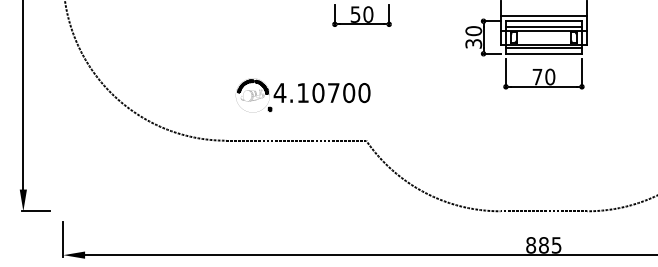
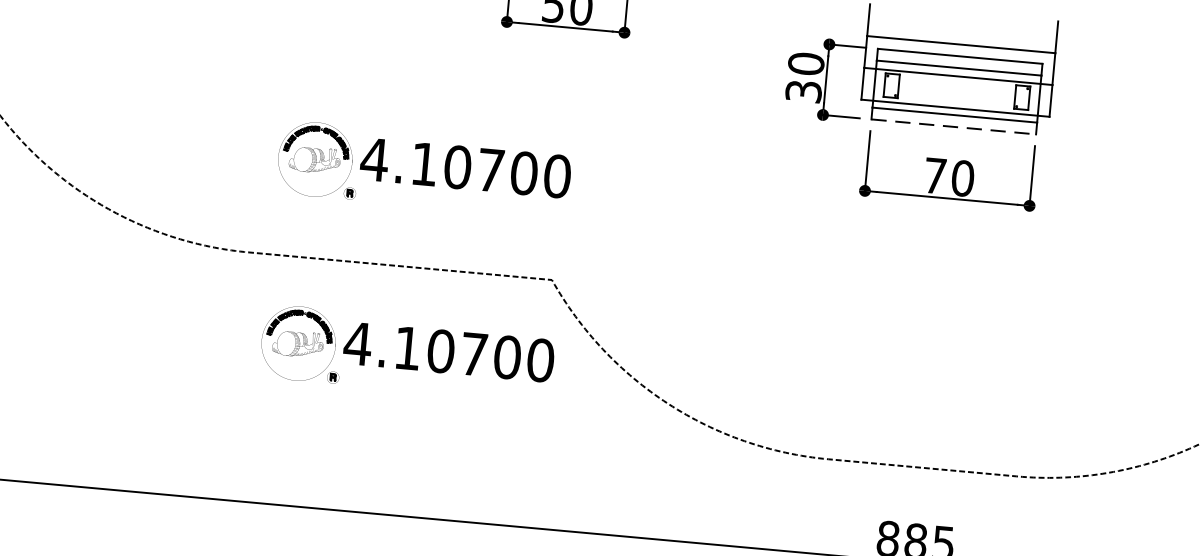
line: (544, 53) -> (955, 126), solid -> dashed
part: (303, 180) -> (408, 353), added

